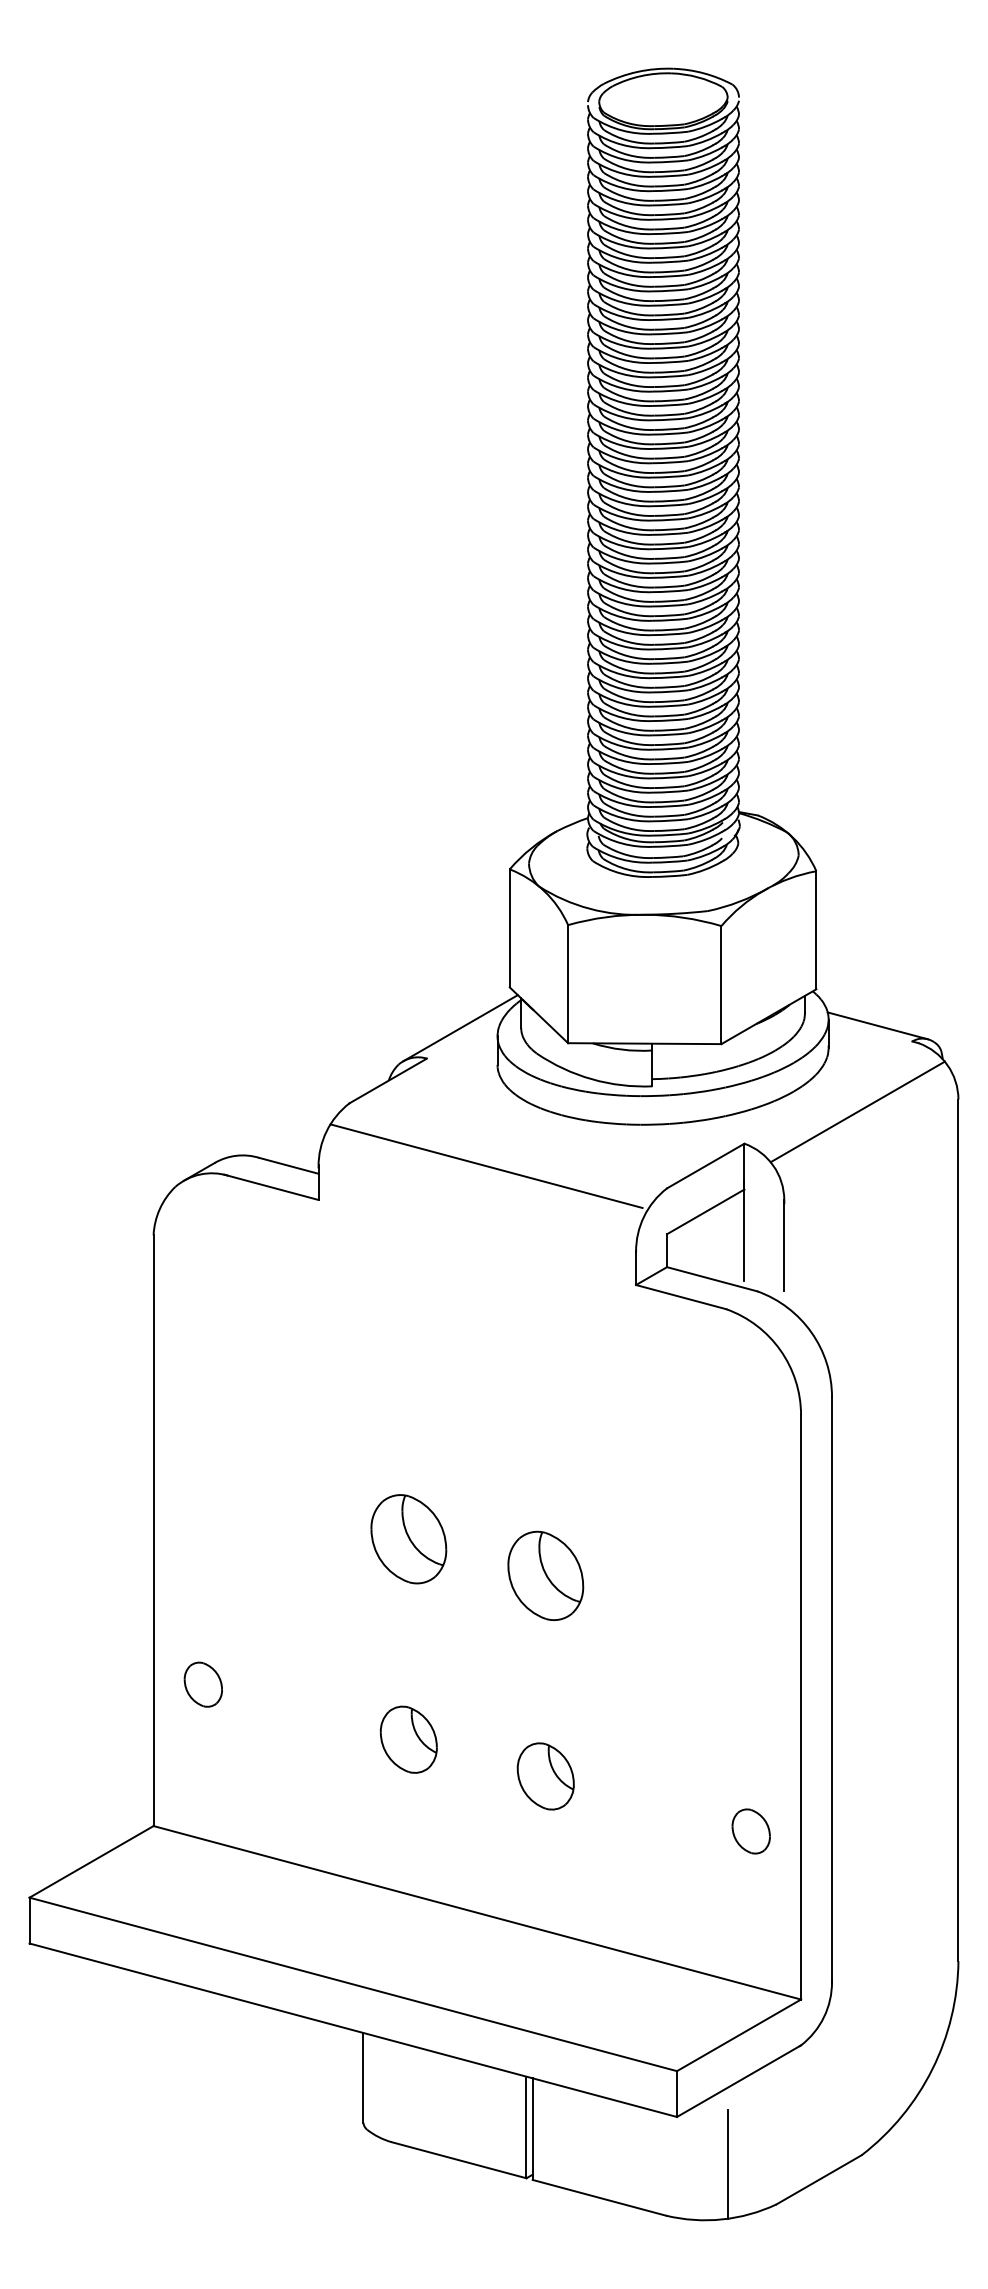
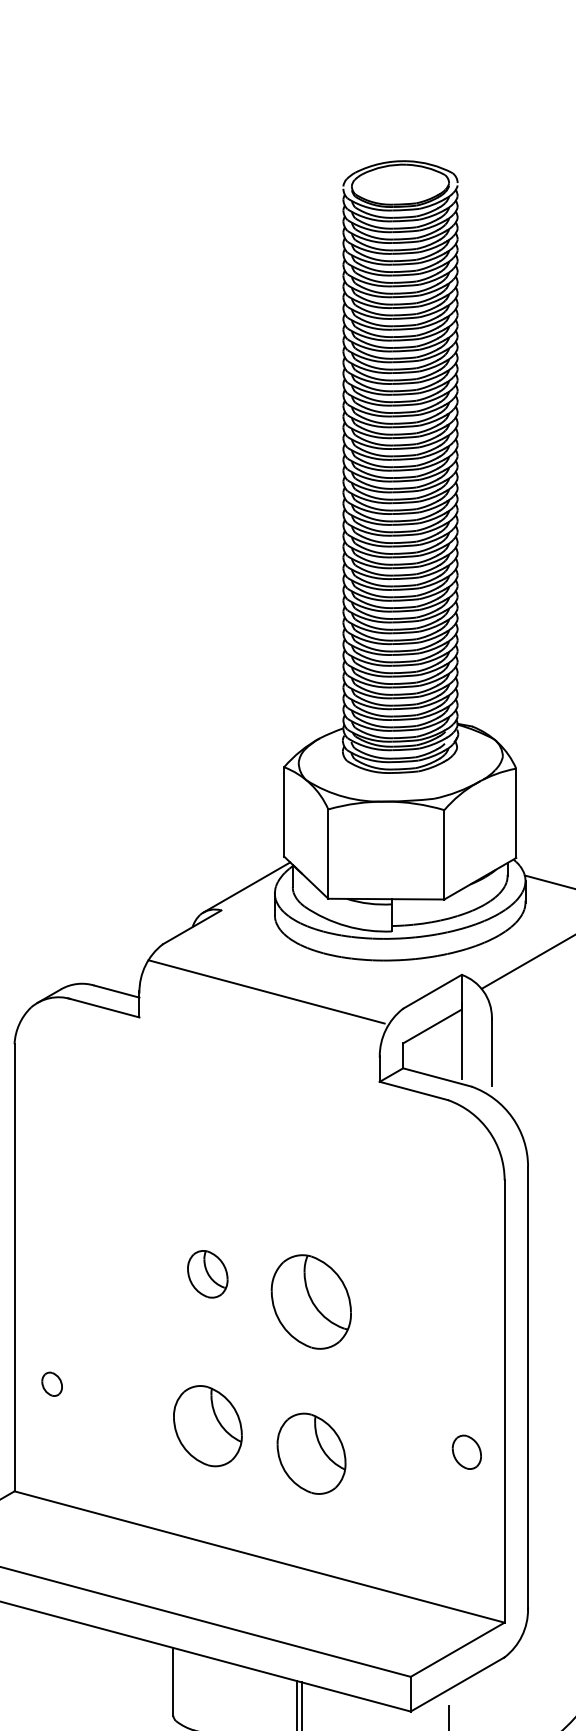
part: (408, 1539) -> (207, 1274), size x0.7
part: (545, 1575) -> (311, 1301), size x1.4
part: (202, 1684) -> (51, 1384), size x0.7
part: (408, 1739) -> (207, 1425), size x1.6
part: (545, 1776) -> (311, 1453), size x1.6
part: (750, 1831) -> (466, 1452), moved

